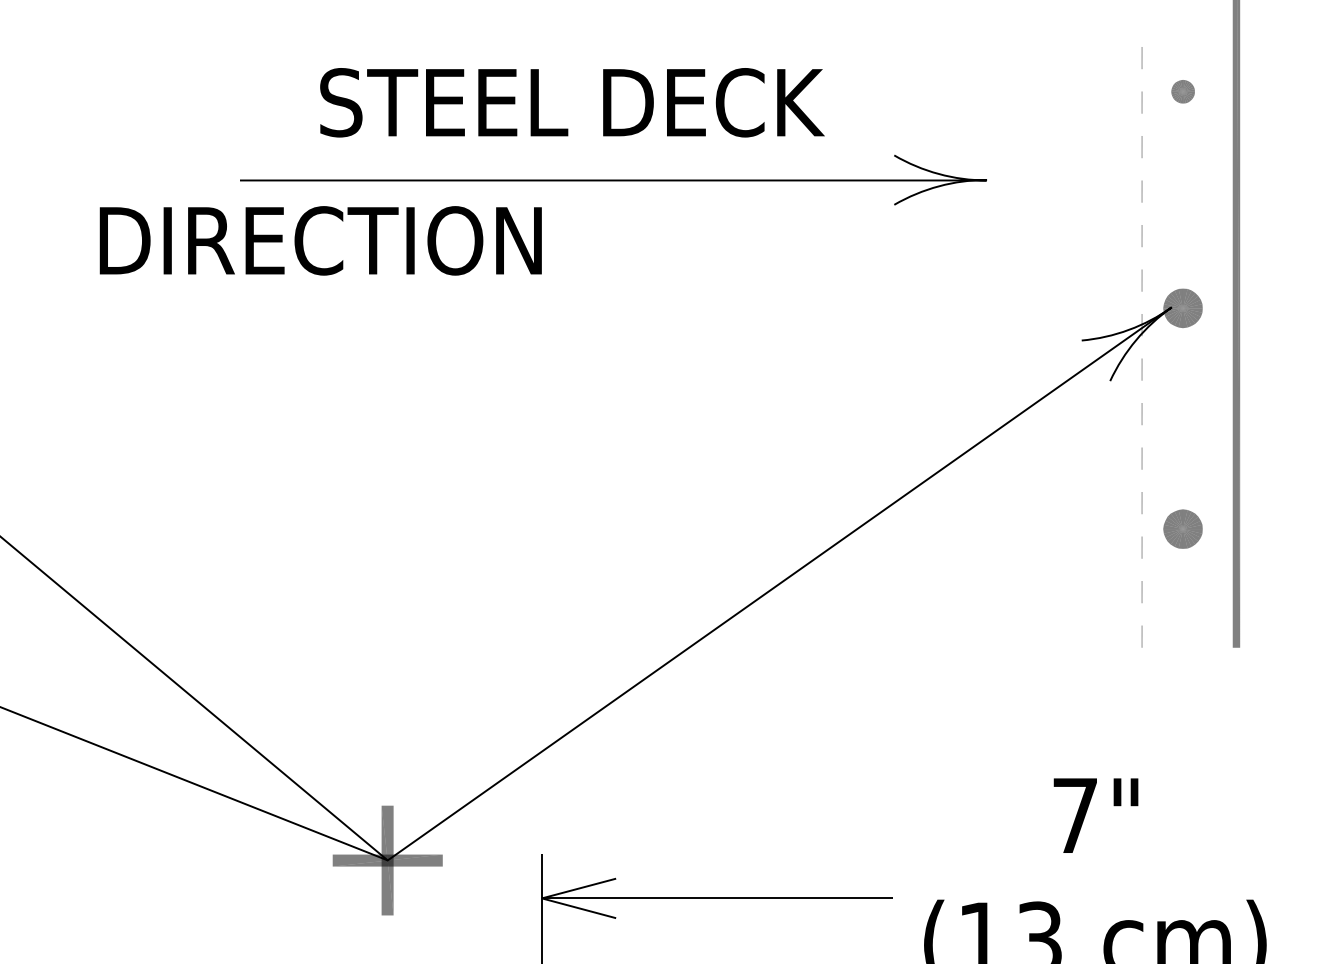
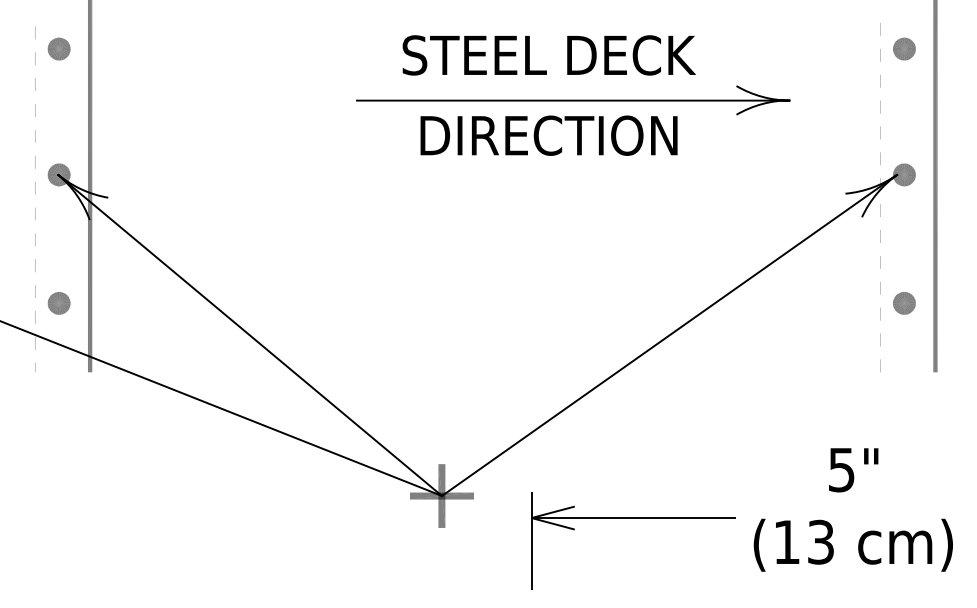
part: (1183, 90) -> (904, 48), size x1.67
text: (319, 240) -> (548, 135), moved
text: (1074, 816) -> (841, 470), 7" -> 5"

